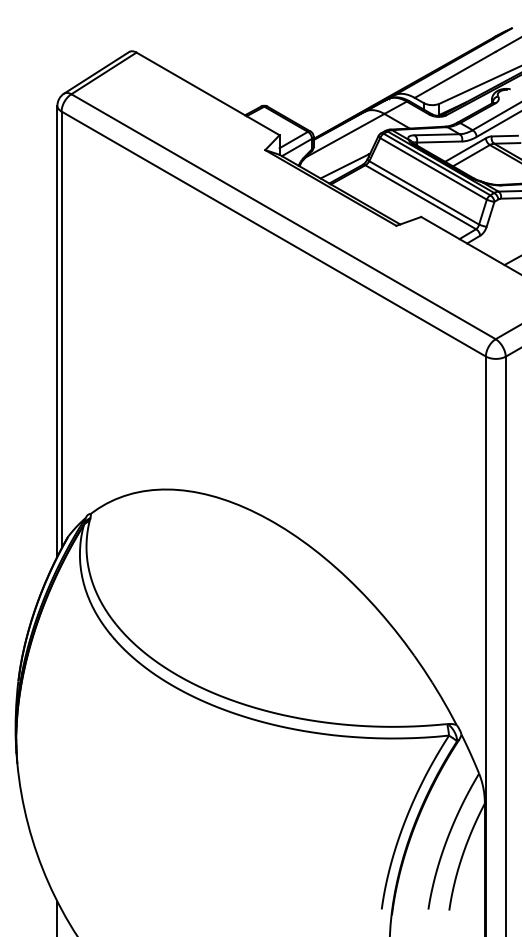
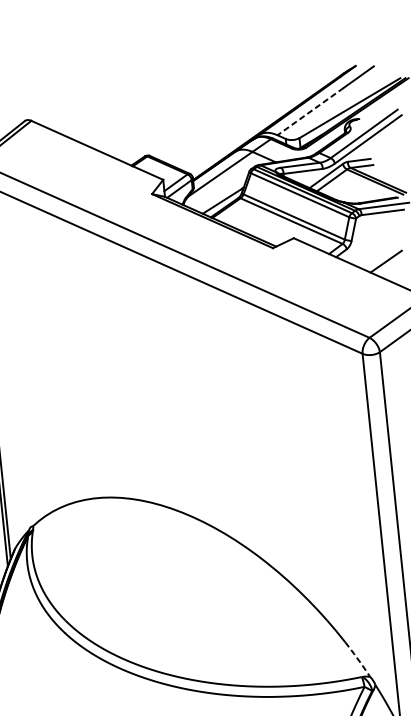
line: (454, 75) -> (310, 112), solid -> dashed
line: (445, 704) -> (358, 660), solid -> dashed

